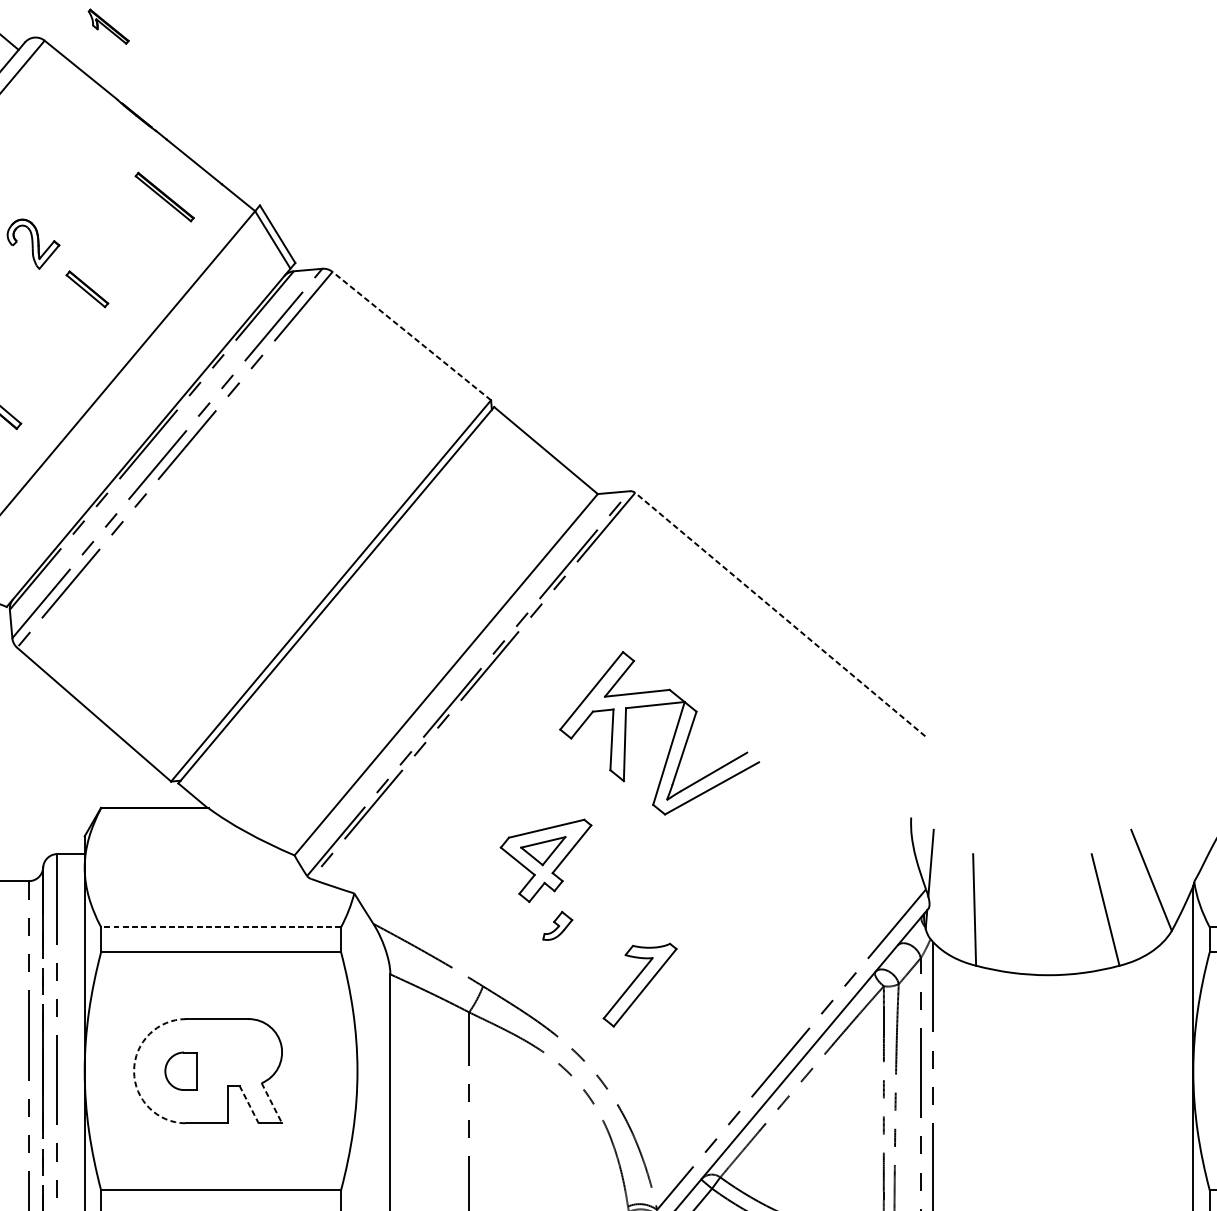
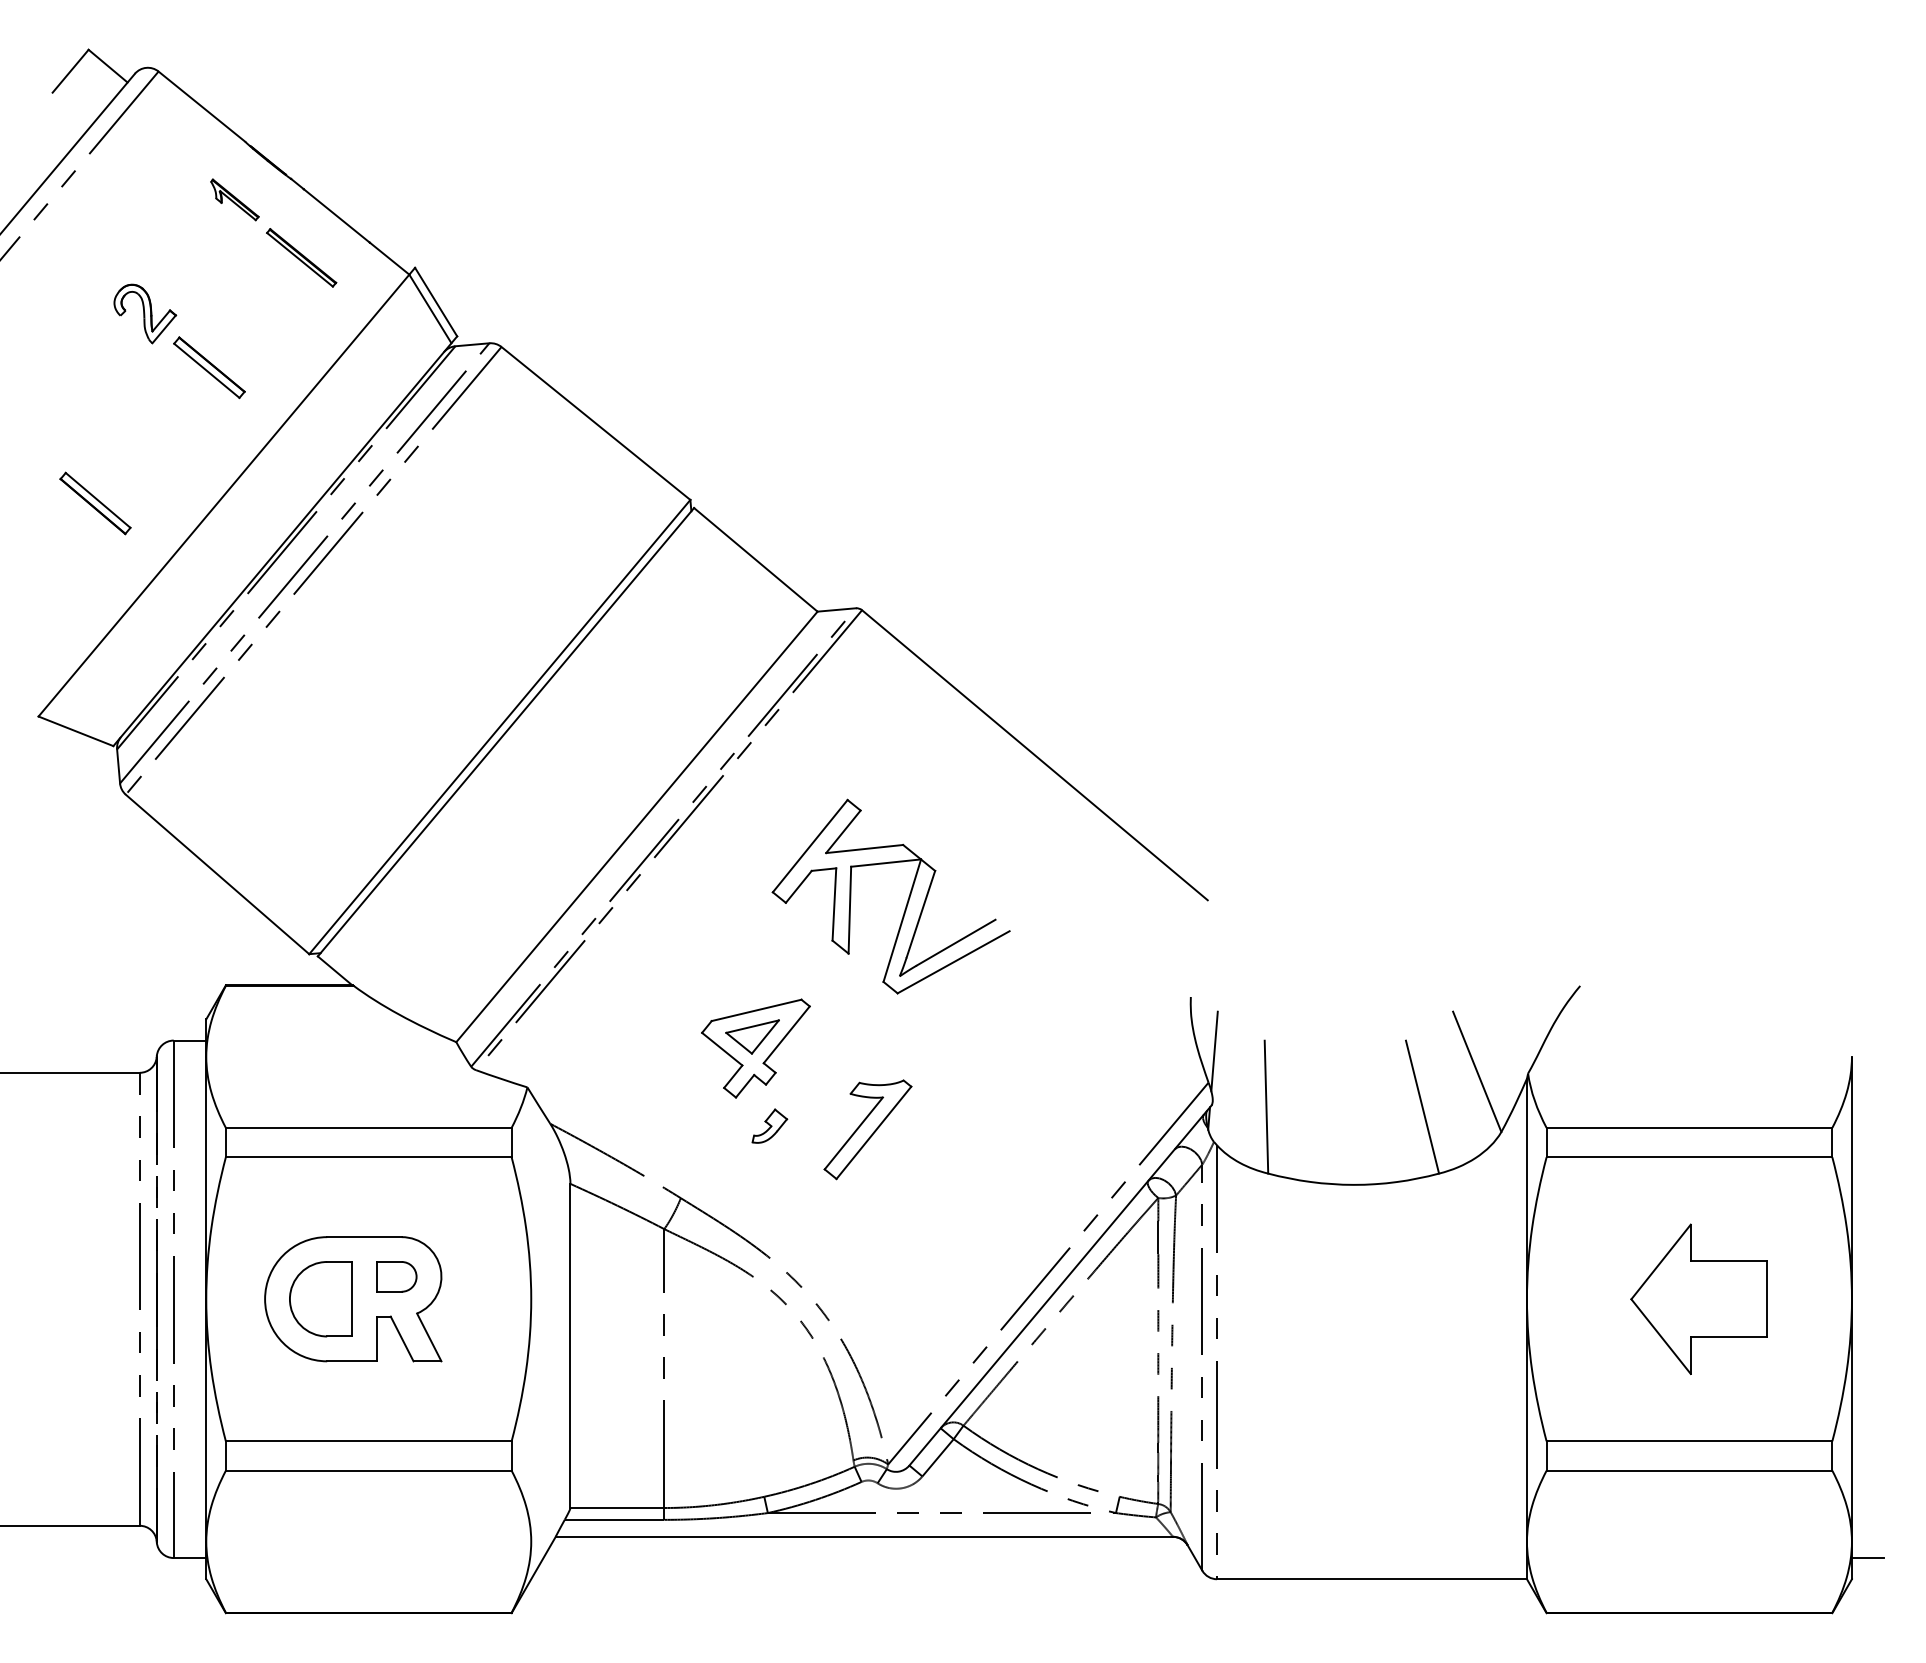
part: (108, 26) -> (234, 199), moved
part: (87, 289) -> (209, 367), size x1.43
line: (411, 336) -> (595, 423), dashed -> solid
line: (779, 614) -> (1034, 755), dashed -> solid
line: (220, 927) -> (368, 1127), dashed -> solid
part: (639, 984) -> (867, 1129), moved
part: (244, 1052) -> (396, 1276), added
arc: (134, 1071) -> (265, 1299), dashed -> solid
part: (180, 1071) -> (320, 1299), size x1.67
line: (272, 1103) -> (429, 1337), dashed -> solid
line: (249, 1105) -> (402, 1339), dashed -> solid

